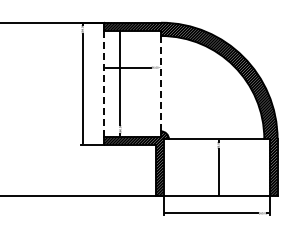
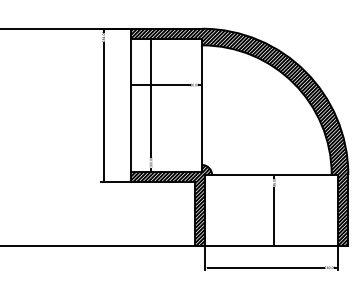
line: (104, 83) -> (131, 104), dashed -> solid
line: (161, 83) -> (202, 104), dashed -> solid

